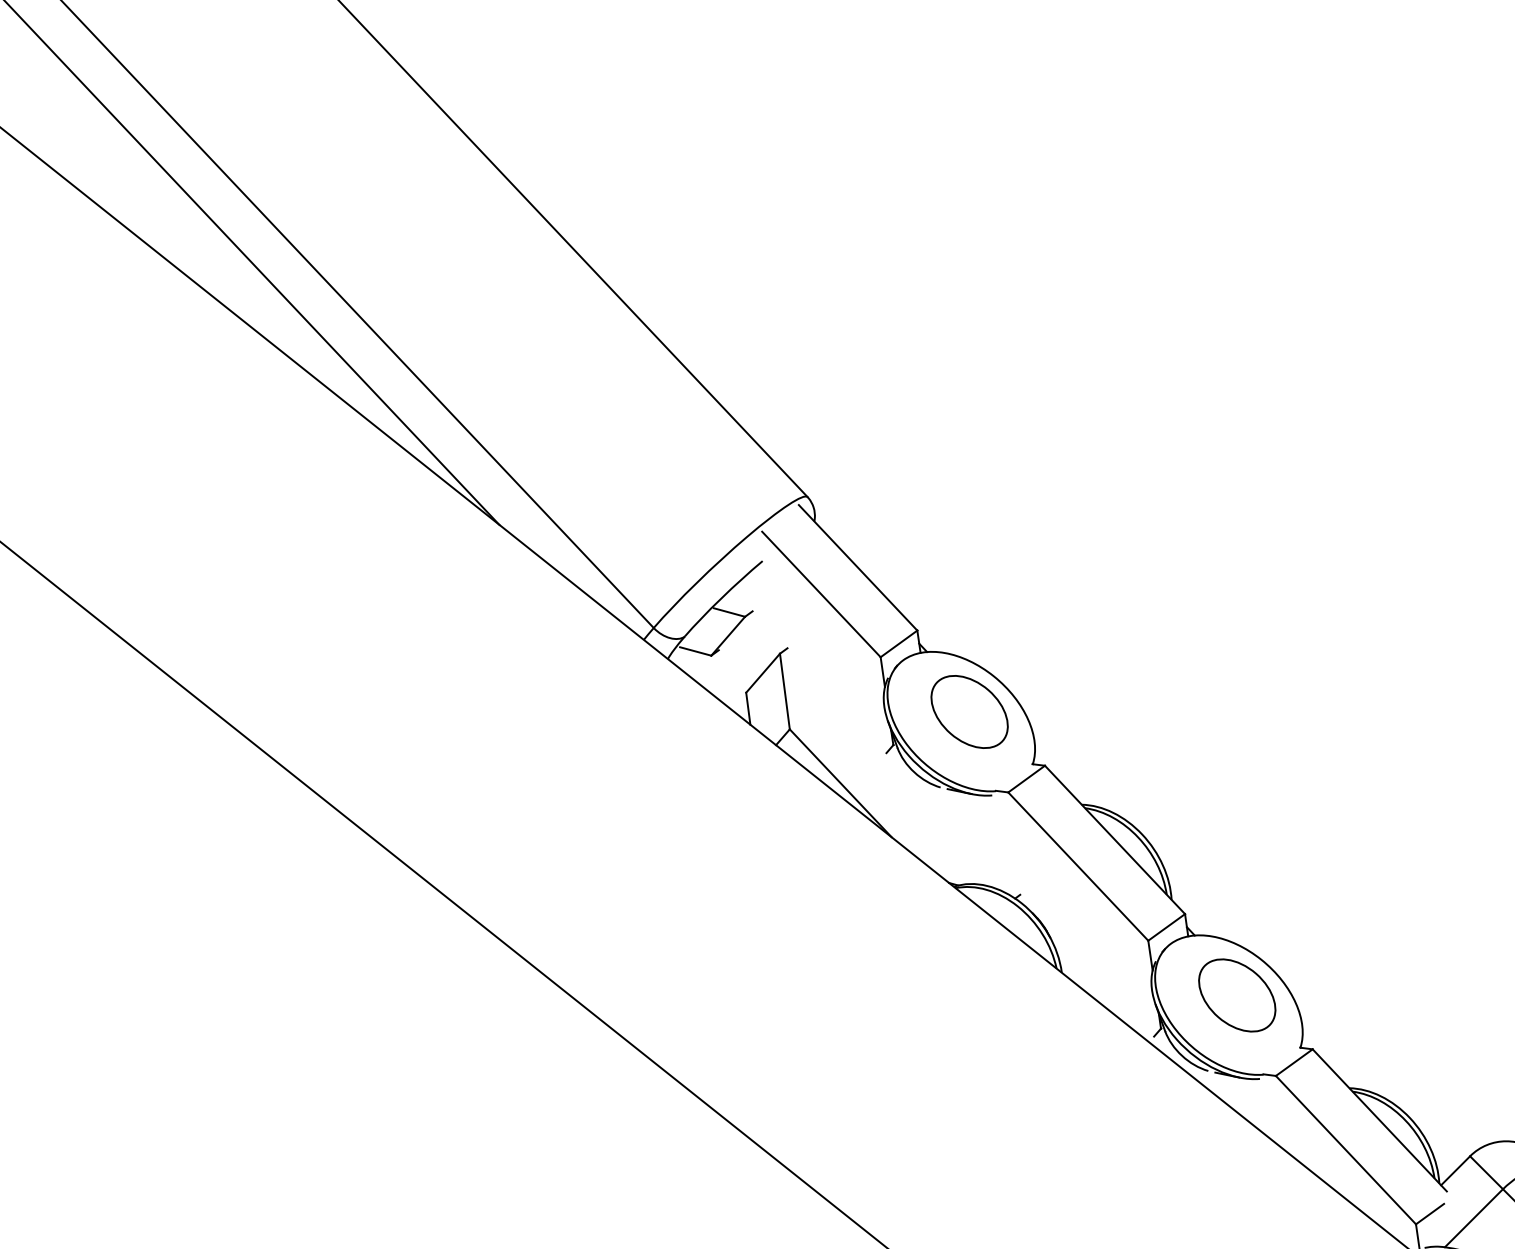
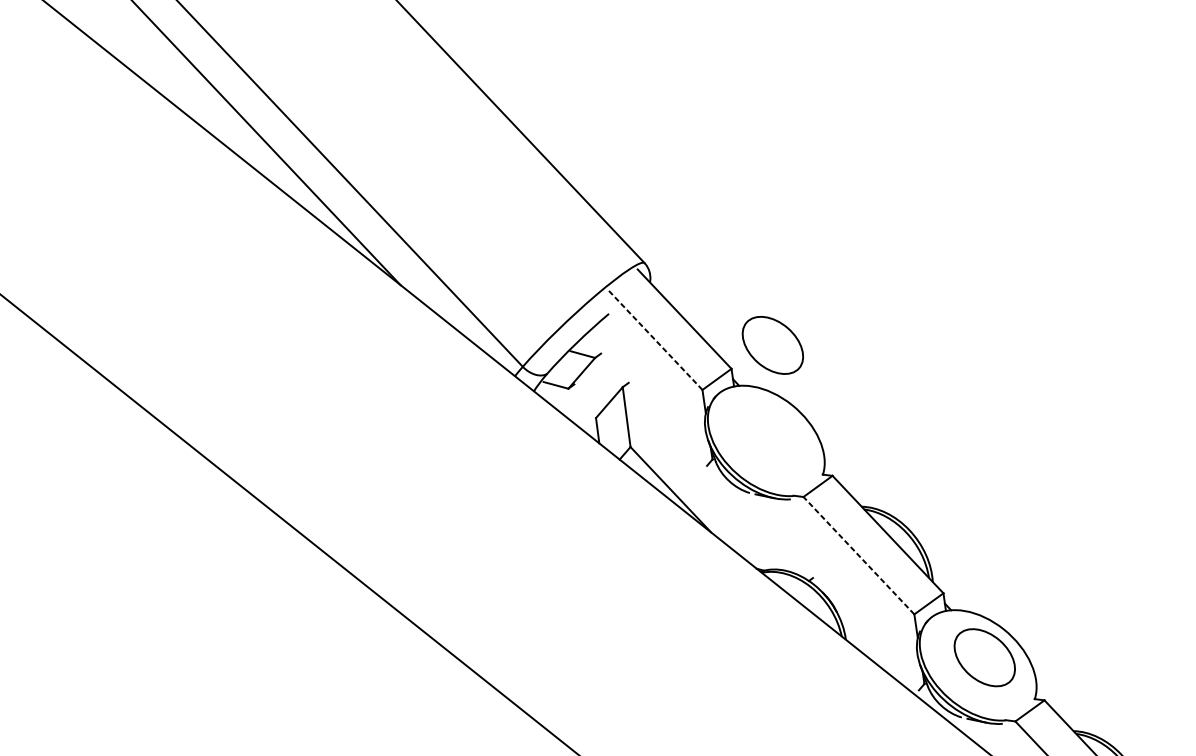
line: (821, 594) -> (655, 340), solid -> dashed
part: (969, 711) -> (772, 345), moved
line: (1078, 866) -> (859, 555), solid -> dashed

